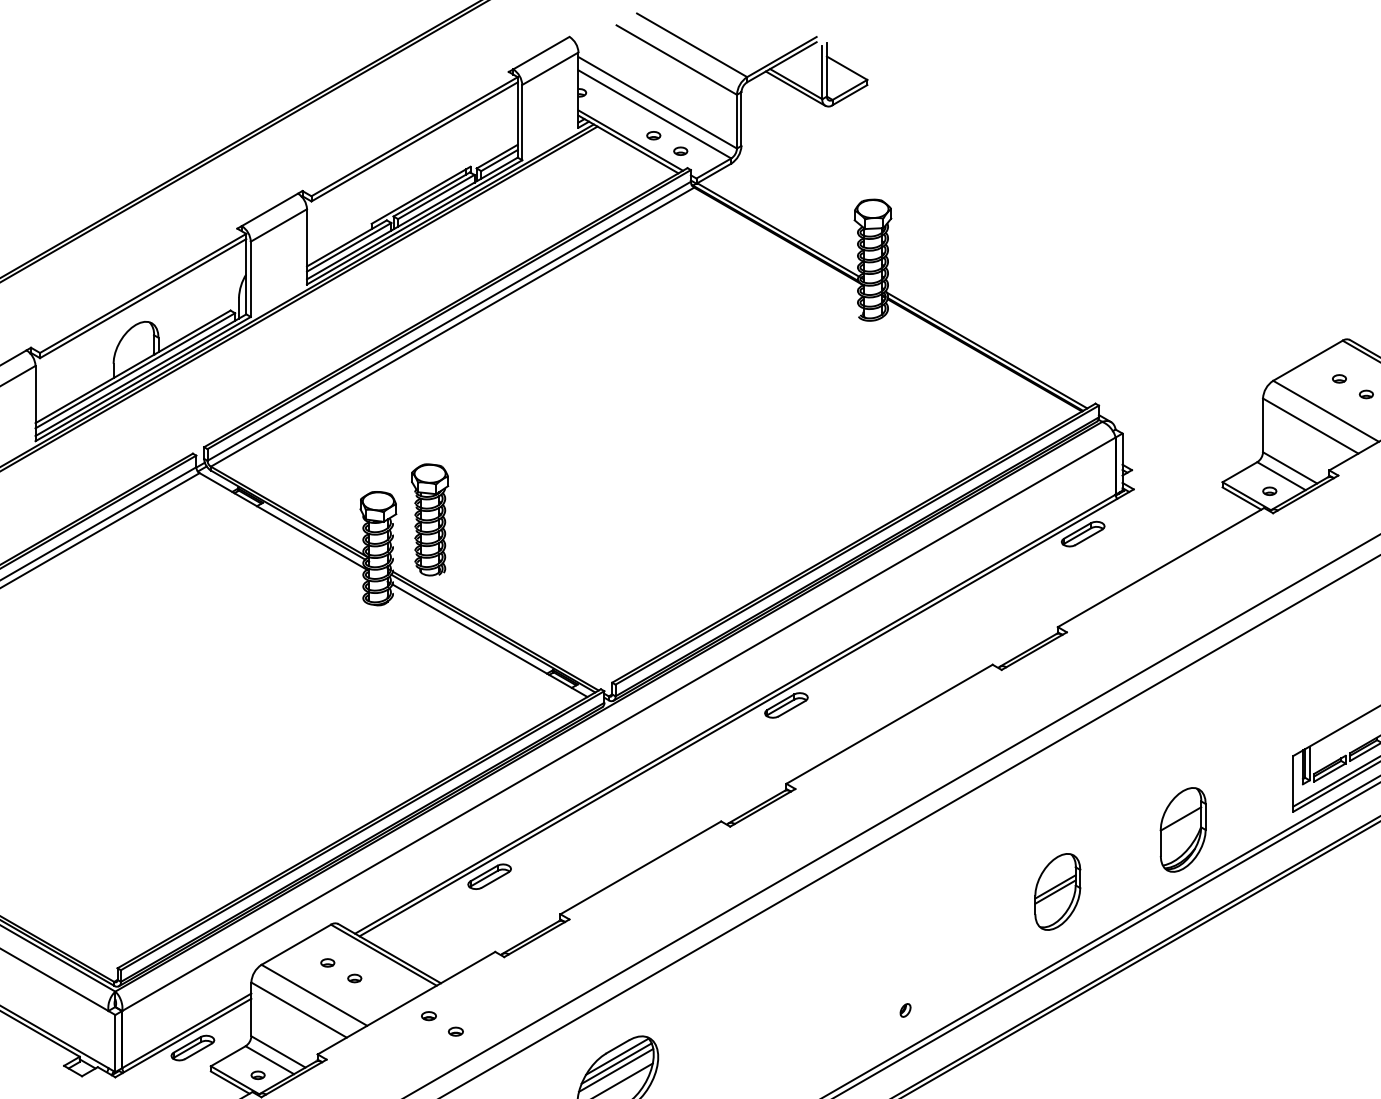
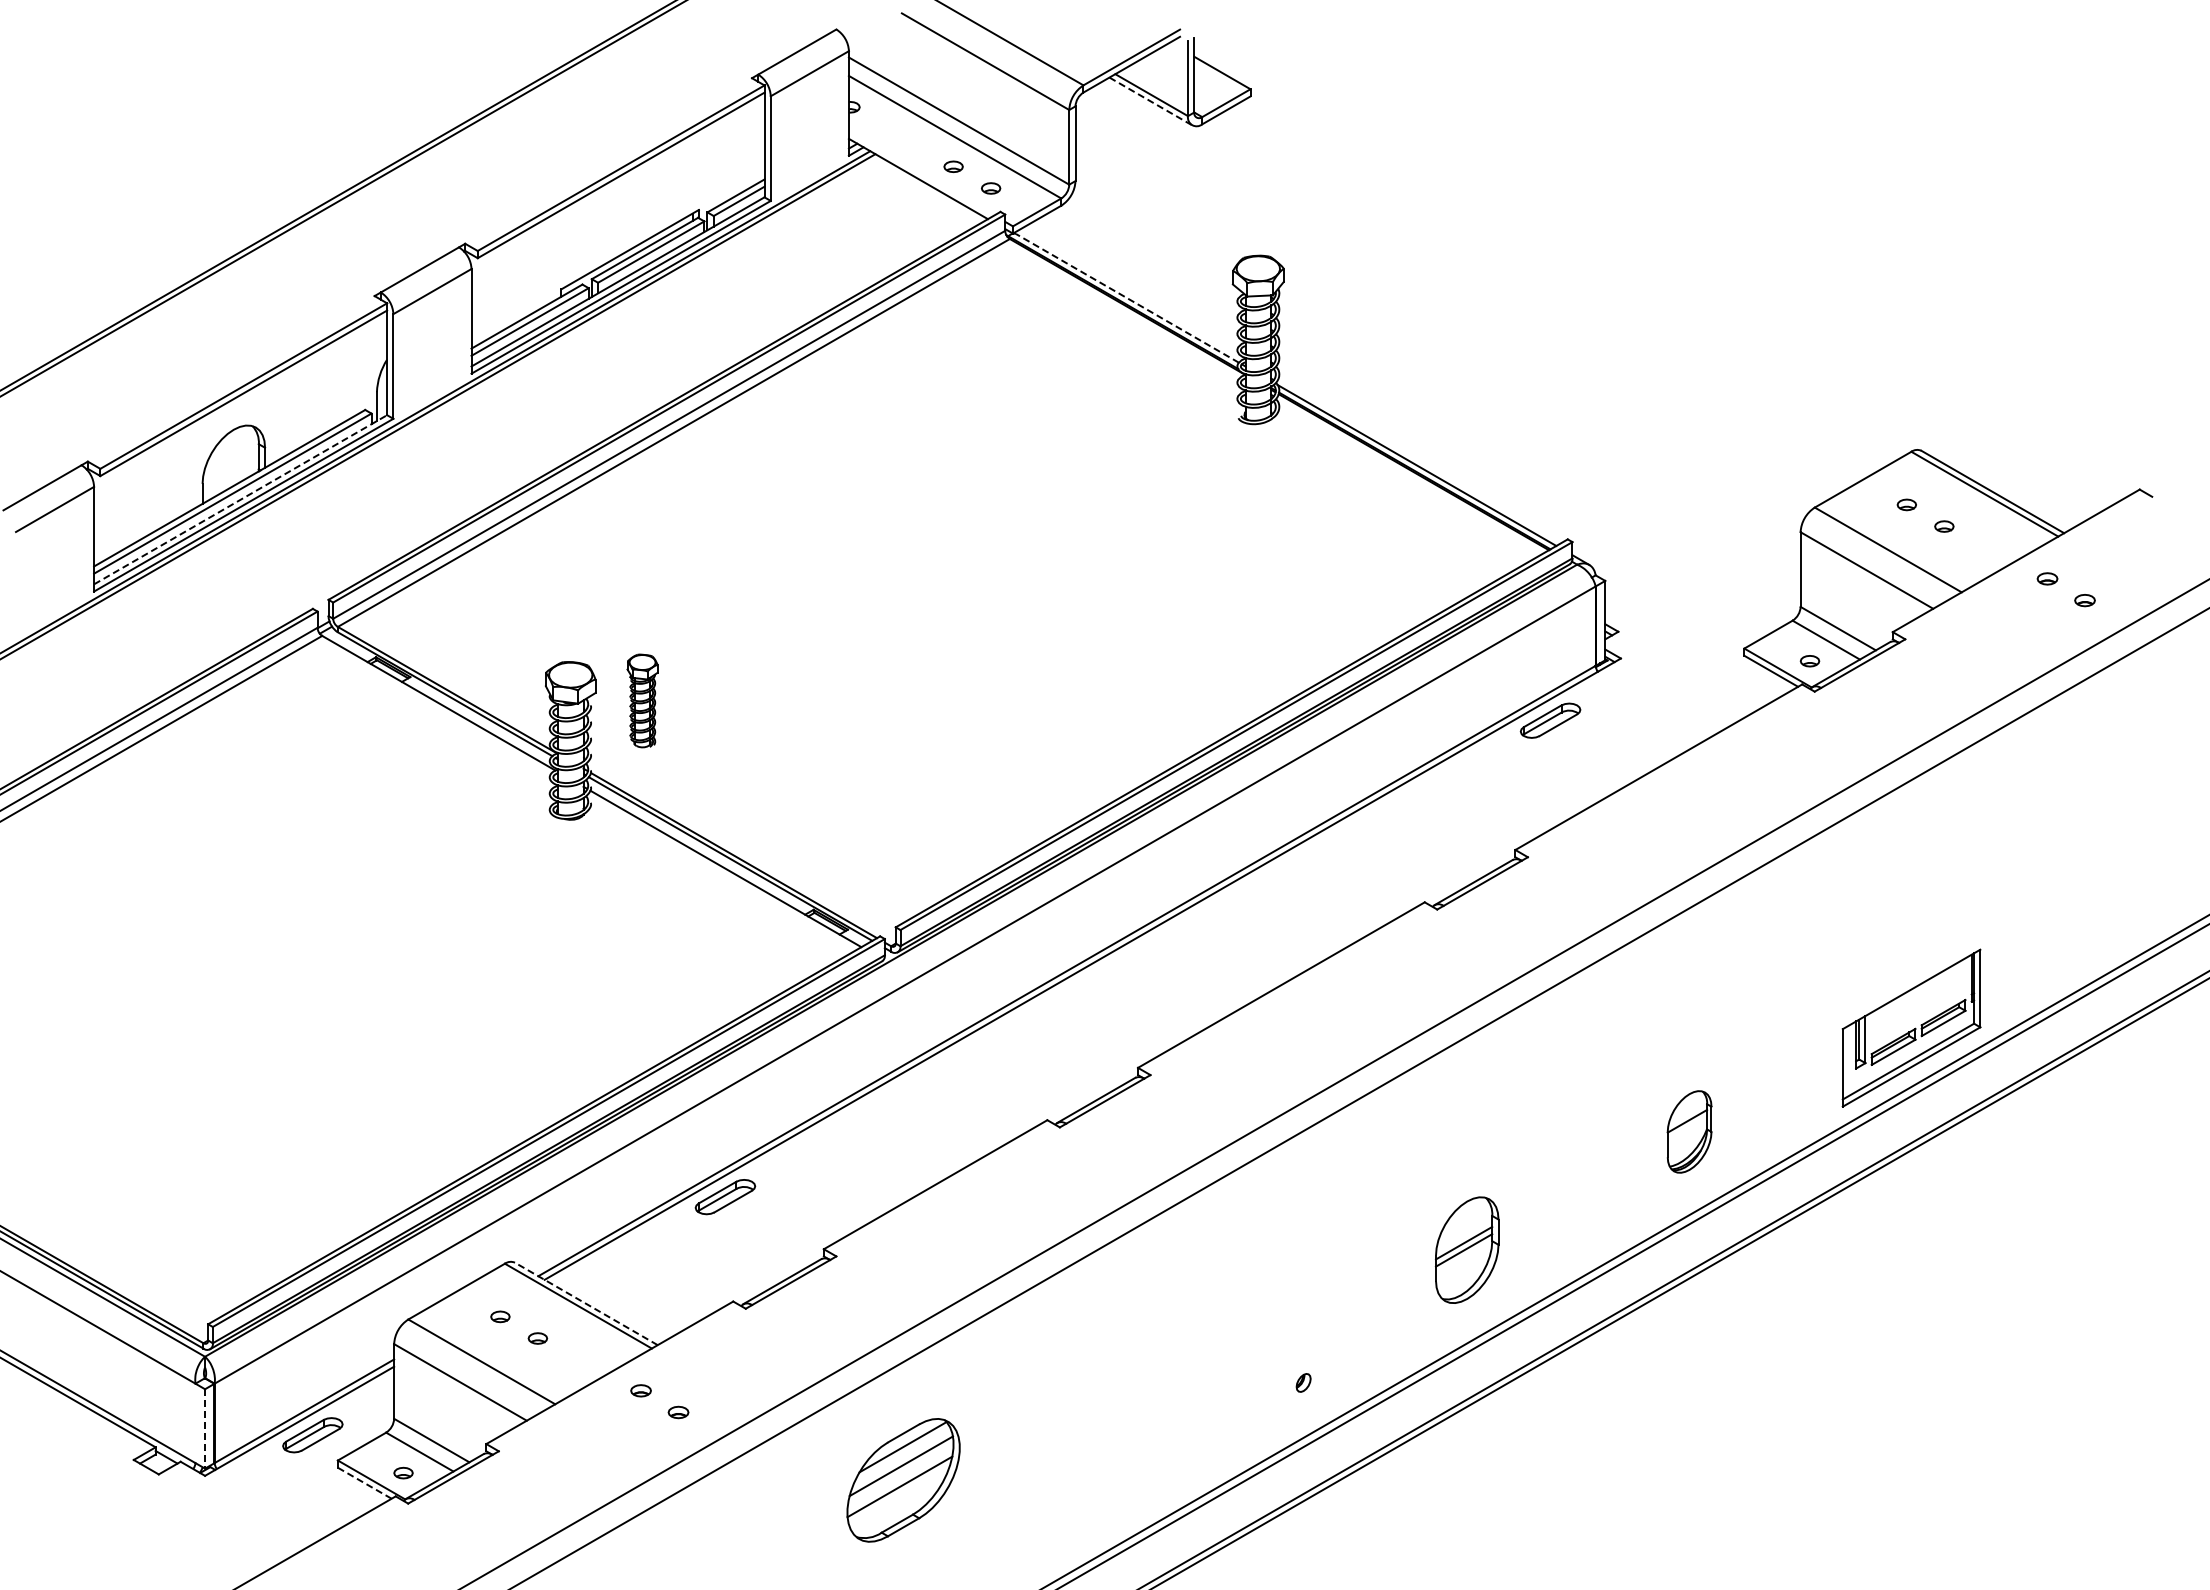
line: (795, 88) -> (1150, 101), solid -> dashed
line: (630, 140) -> (921, 173), removed
line: (778, 230) -> (1127, 298), solid -> dashed
line: (141, 375) -> (241, 499), solid -> dashed
part: (430, 519) -> (642, 700), size x0.6
part: (786, 705) -> (1137, 958), removed
part: (1183, 829) -> (1689, 1131), size x0.7
part: (1057, 891) -> (1467, 1249), moved
line: (389, 953) -> (585, 1303), solid -> dashed
line: (115, 1043) -> (205, 1428), solid -> dashed
line: (616, 1063) -> (901, 1456), removed
line: (230, 1082) -> (364, 1483), solid -> dashed

